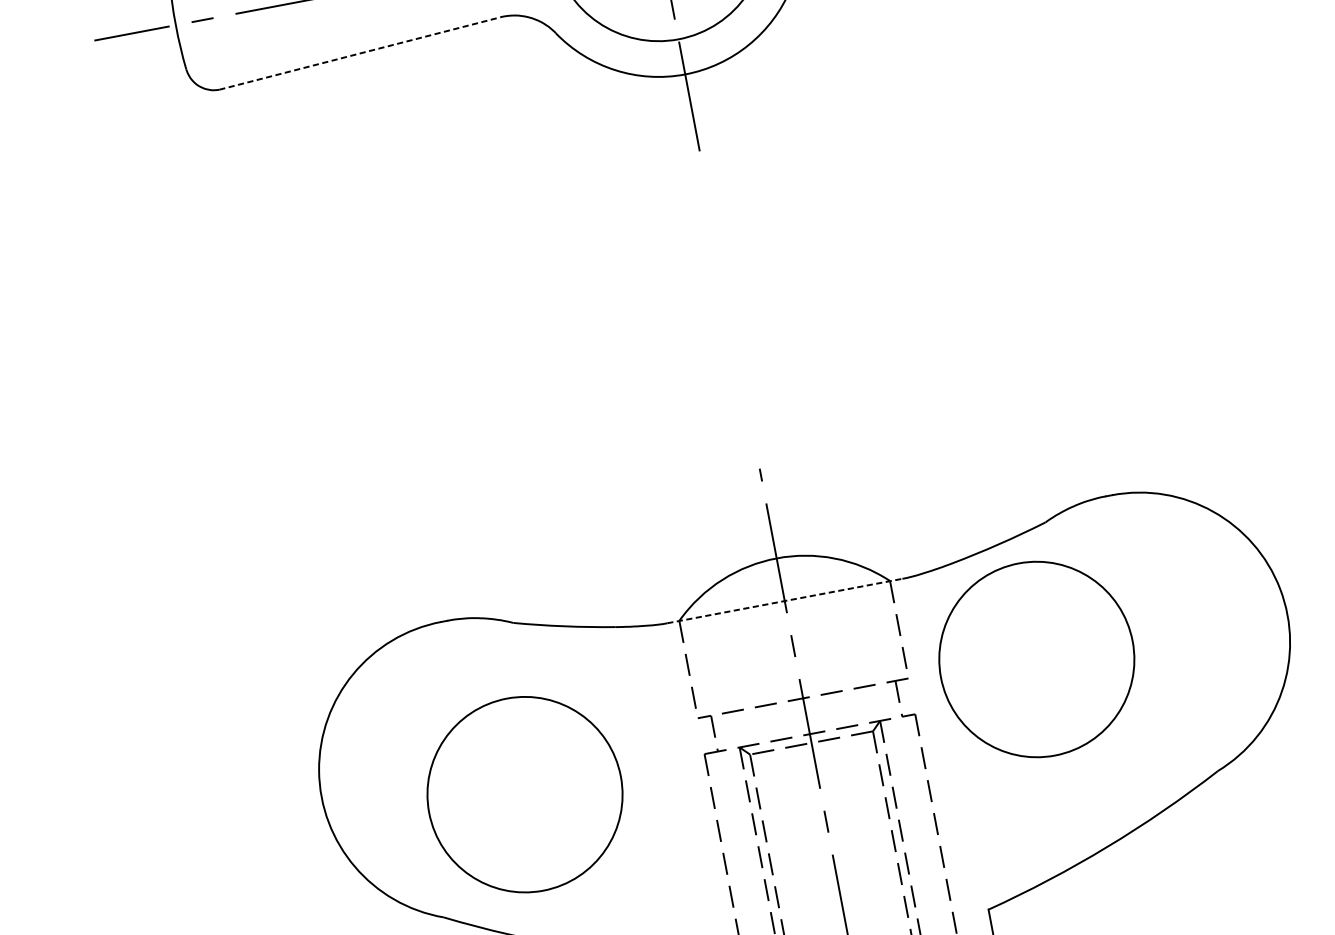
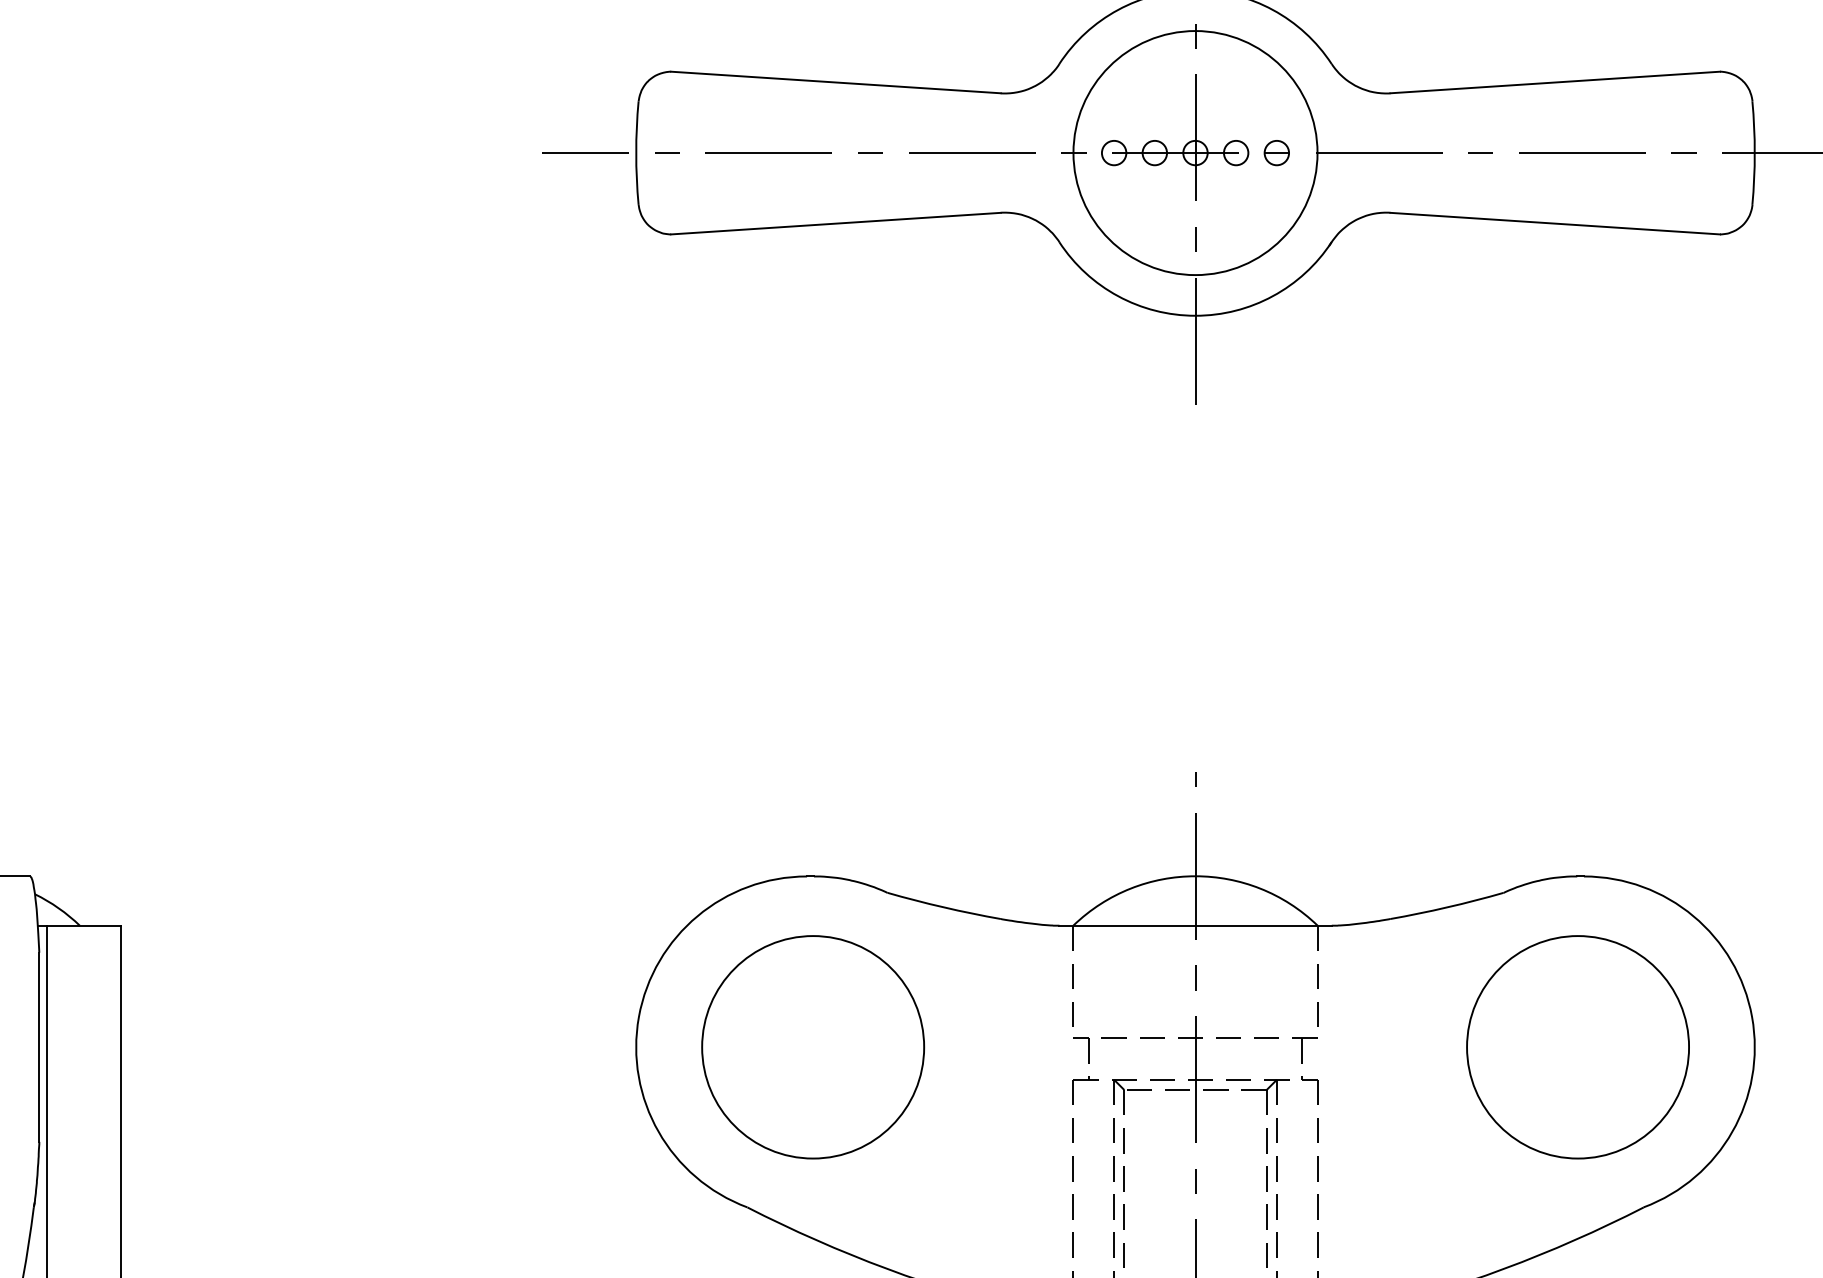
line: (360, 53) -> (836, 223), dashed -> solid
line: (785, 600) -> (1196, 925), dashed -> solid
part: (1036, 659) -> (1577, 1047), moved
part: (525, 794) -> (813, 1047), moved

